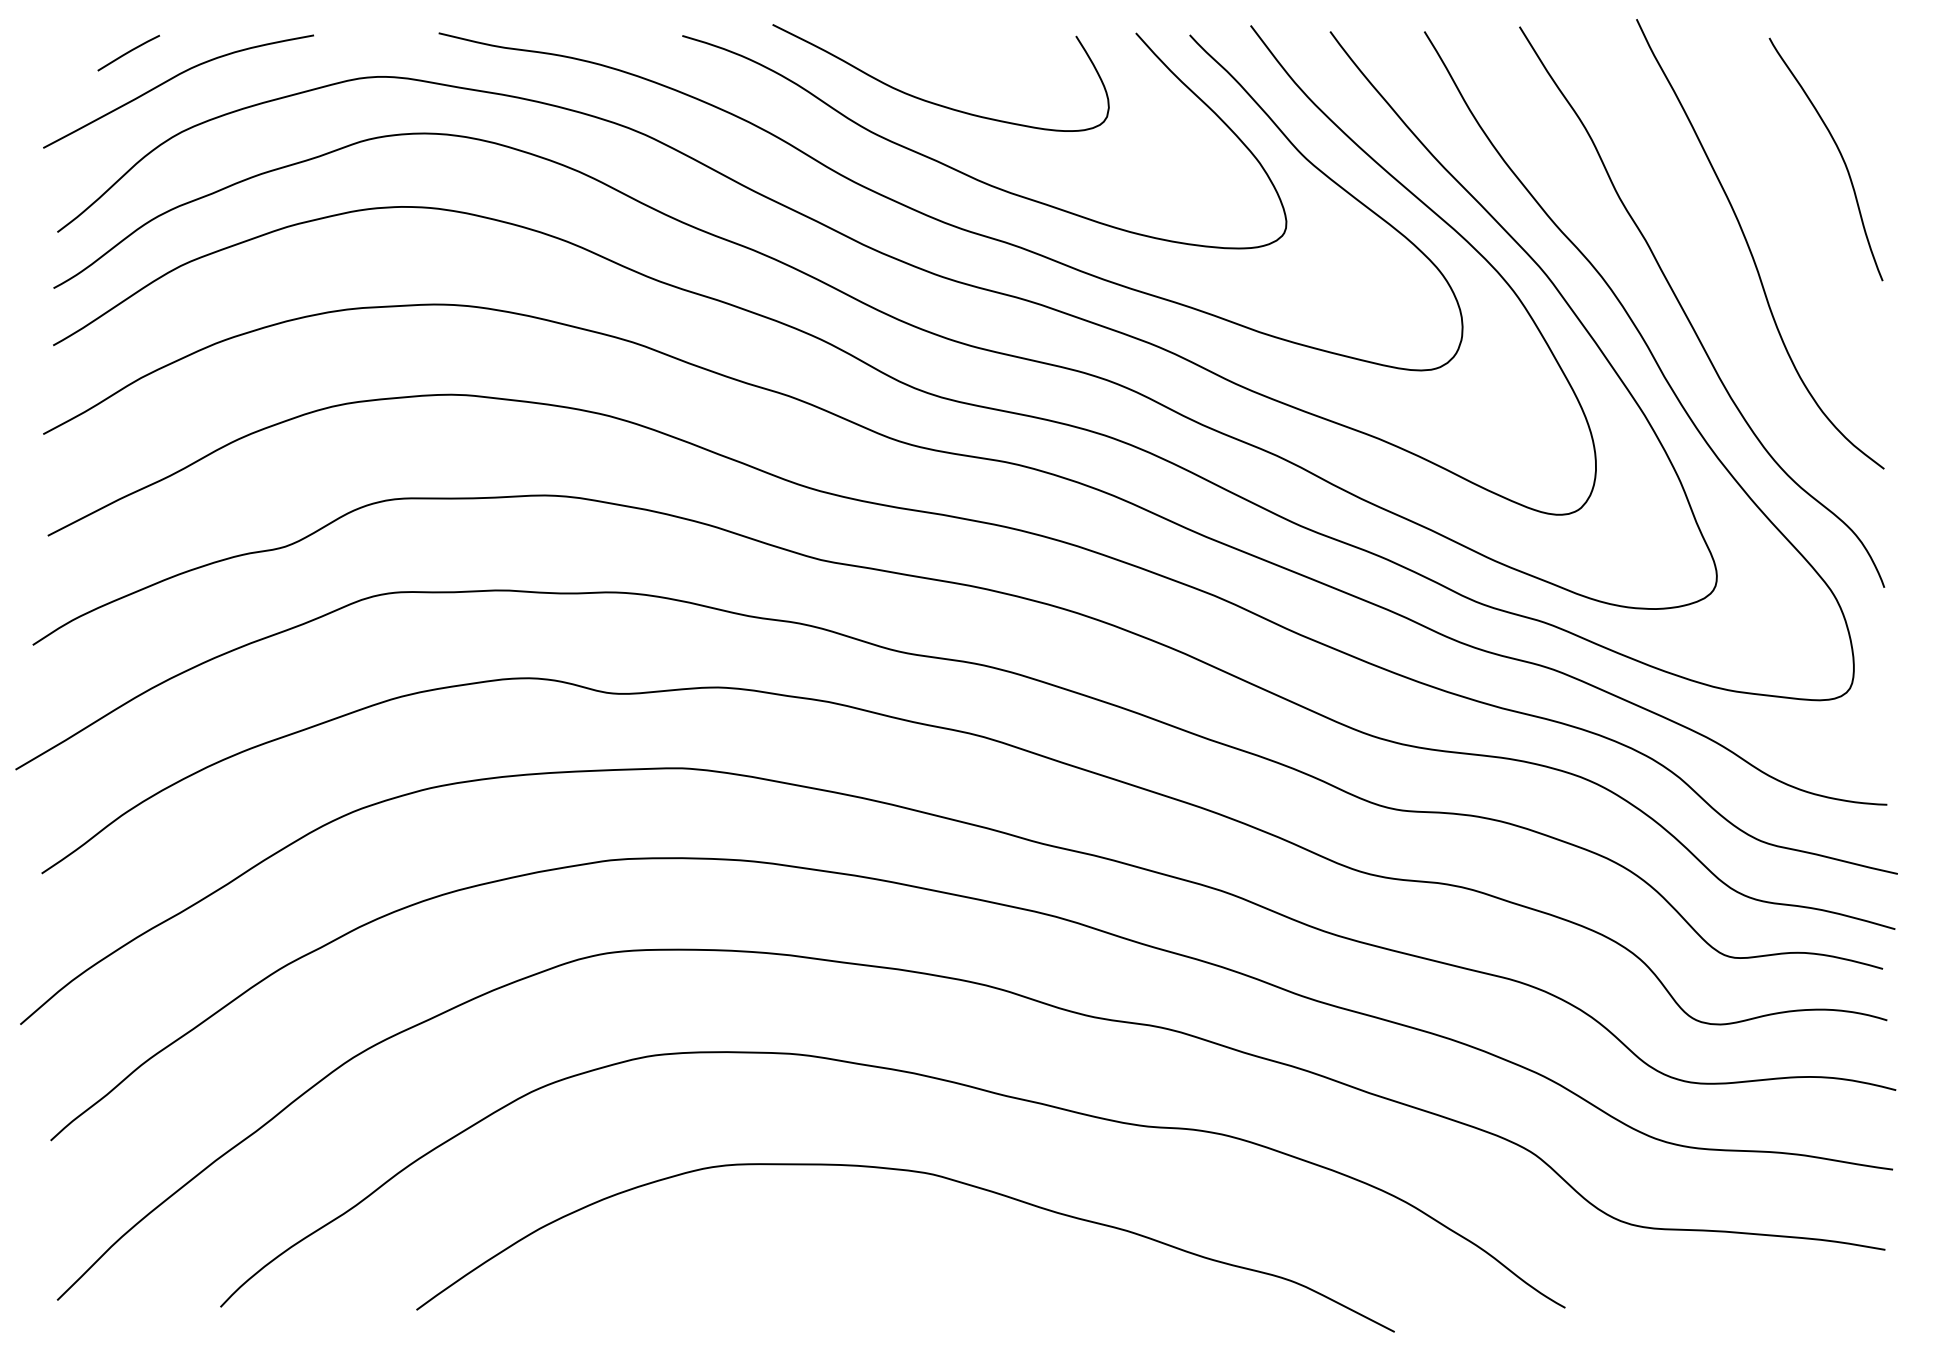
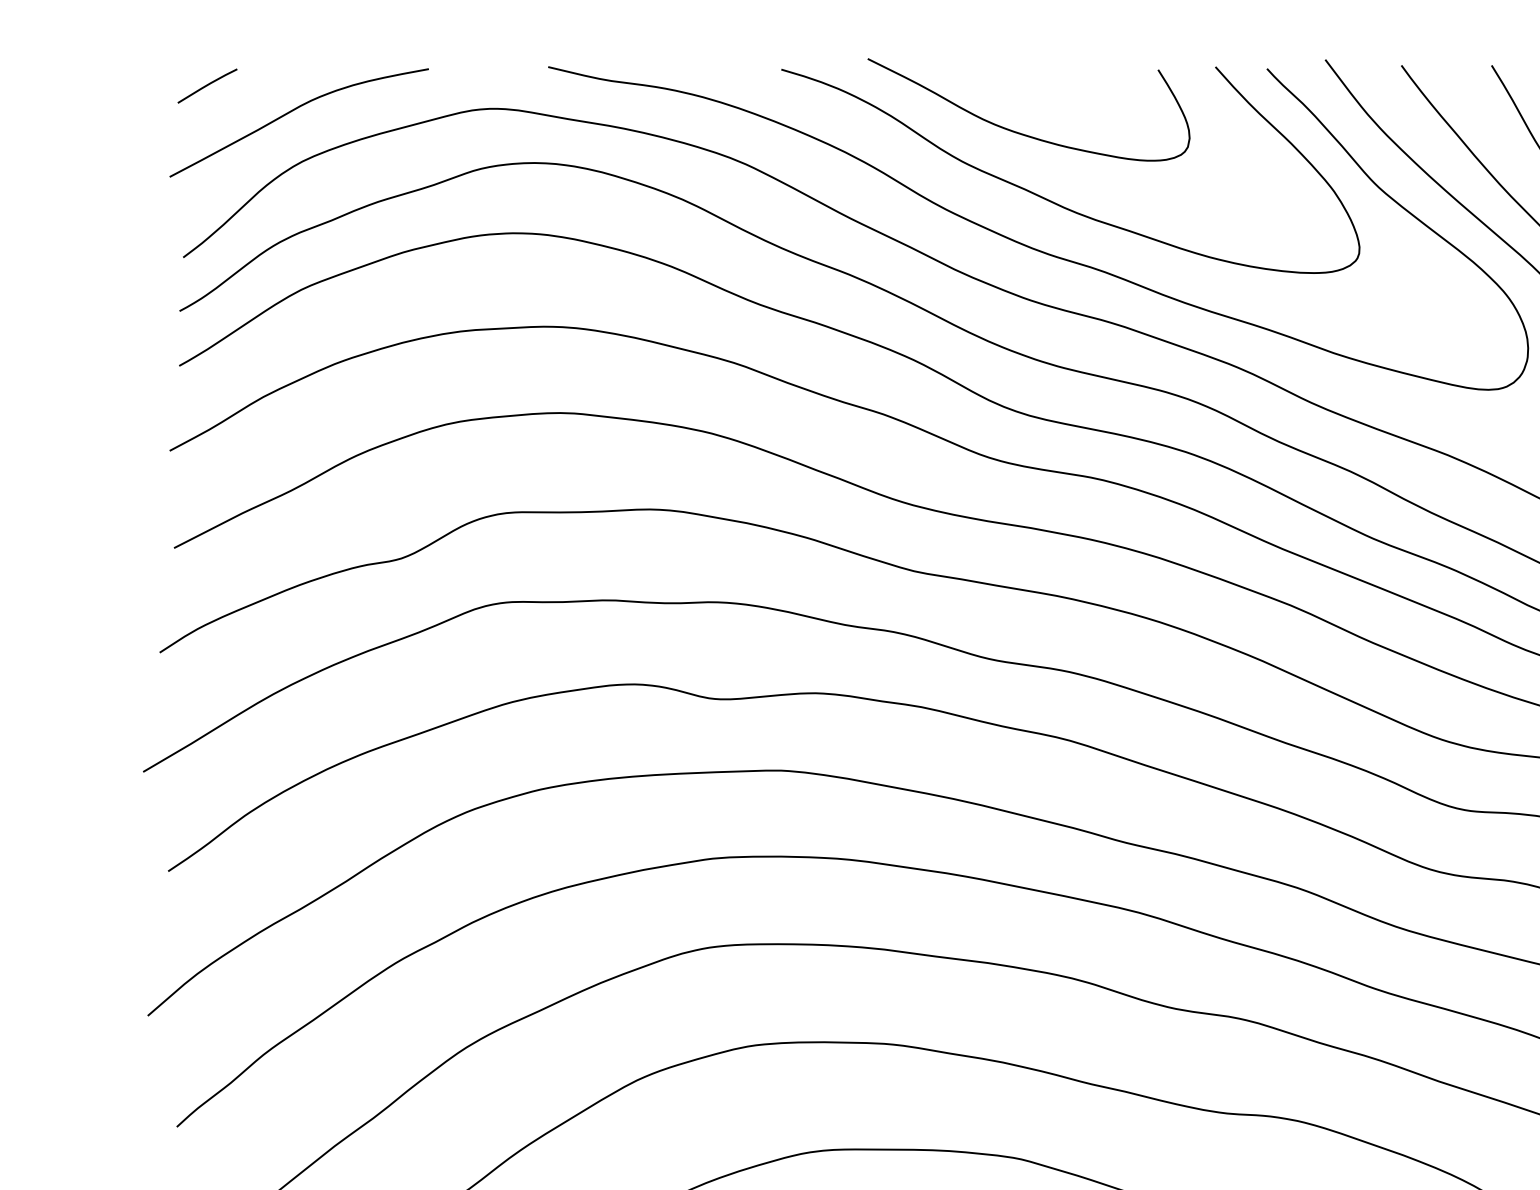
line: (128, 52) -> (207, 85), moved

